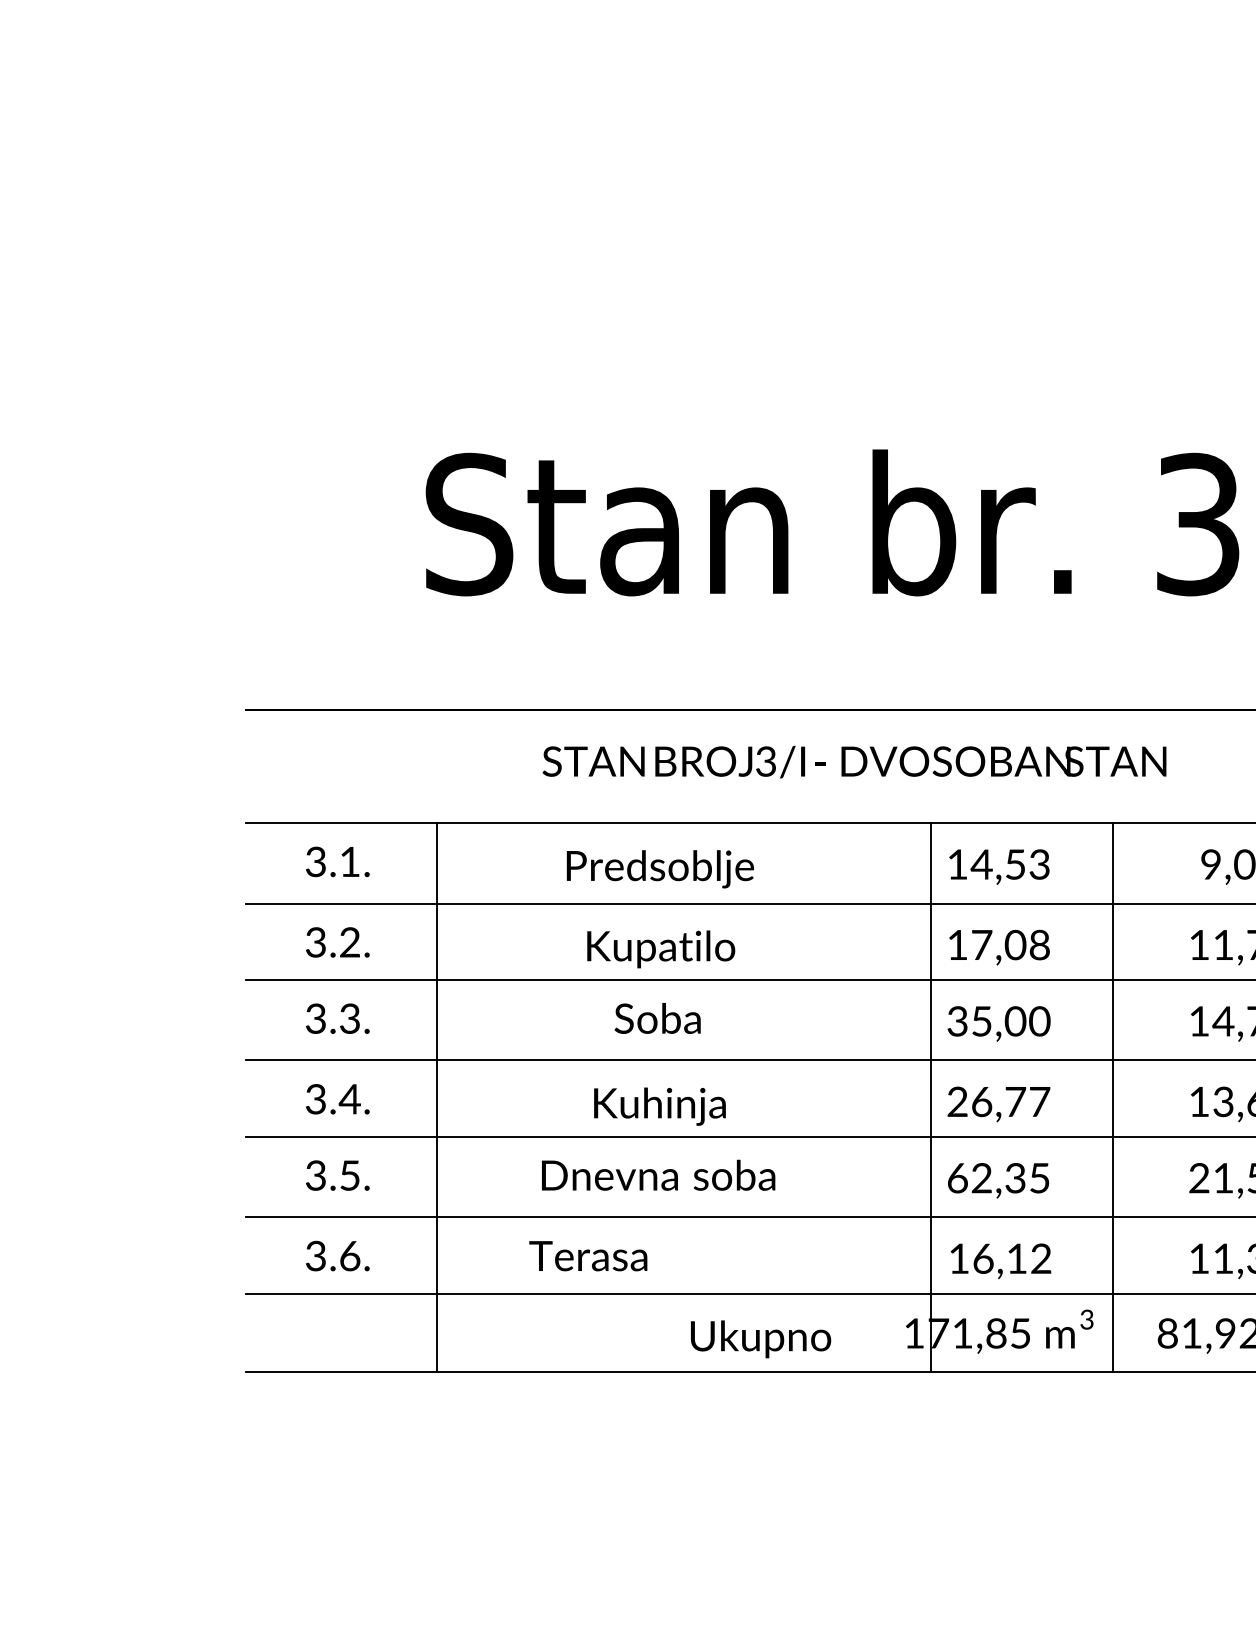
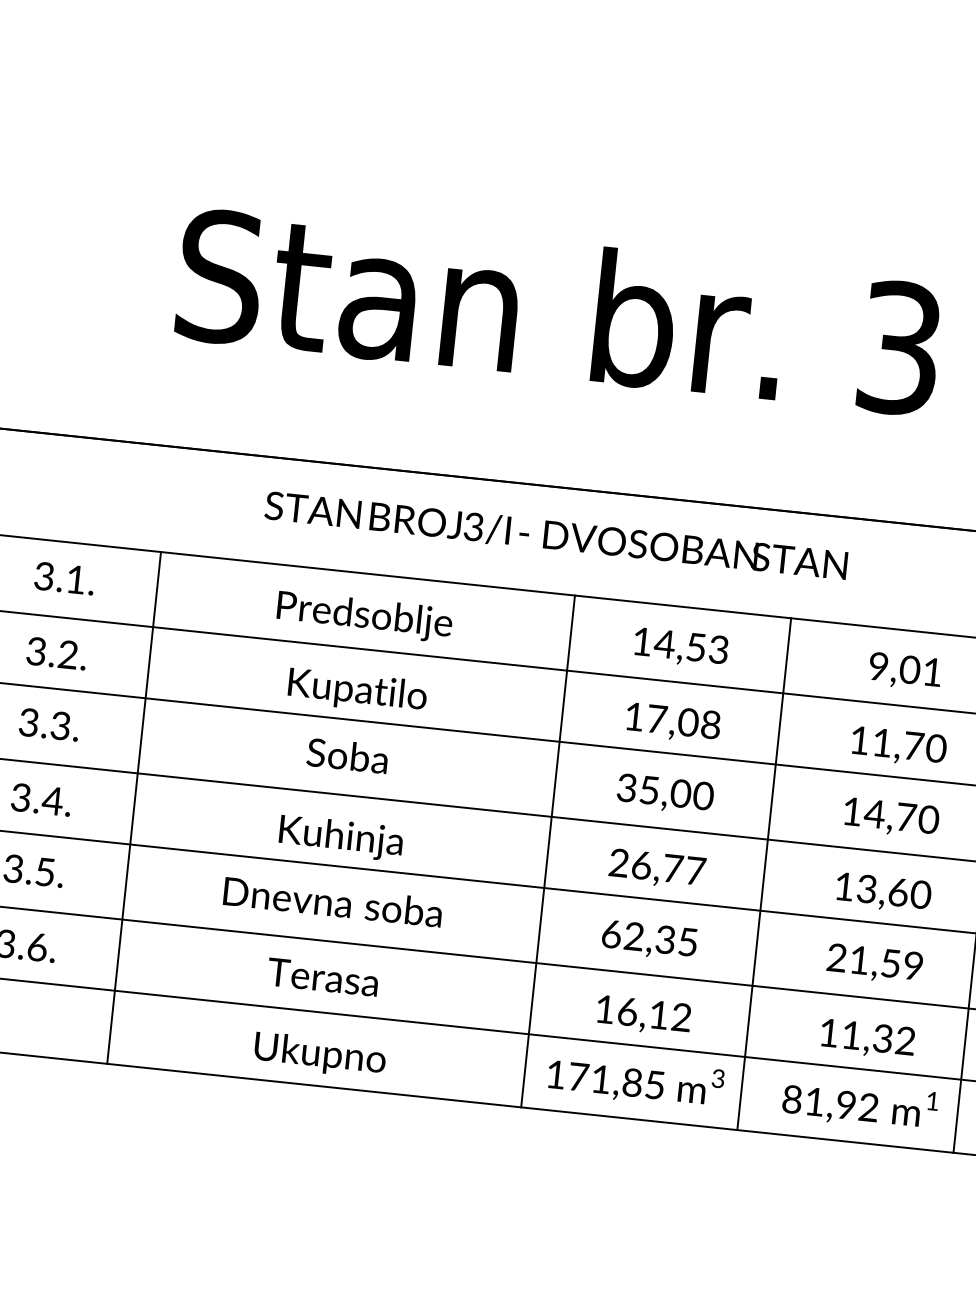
line: (931, 1097) -> (548, 851), moved
text: (588, 1256) -> (323, 977), moved
text: (761, 1339) -> (320, 1055), moved

